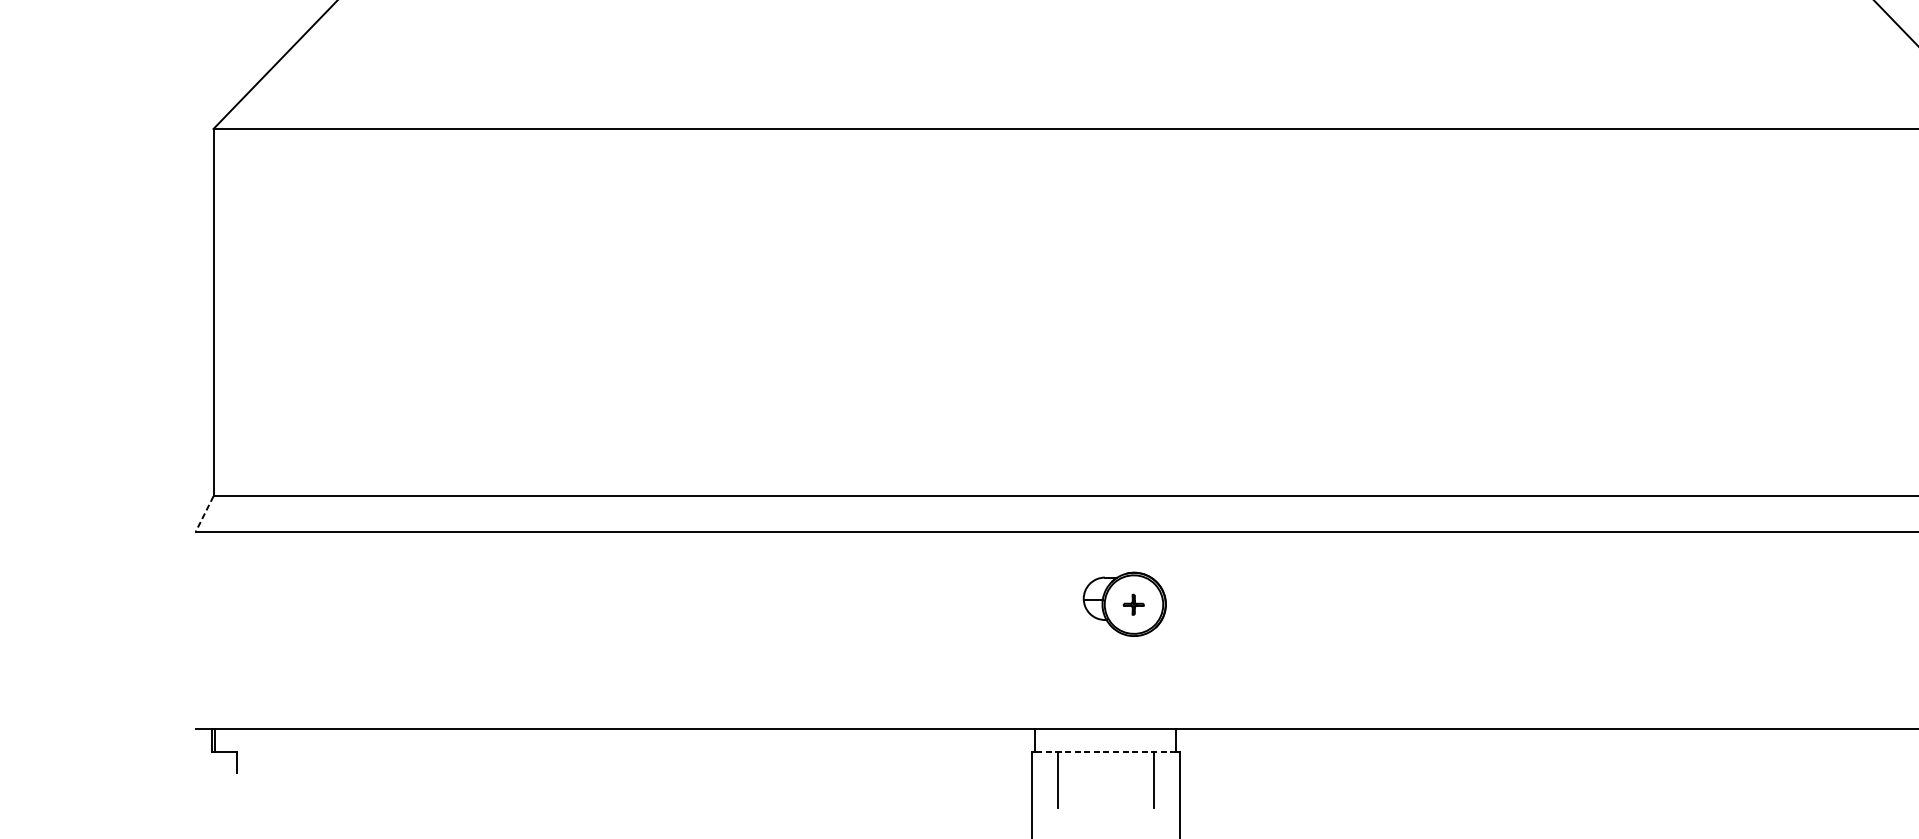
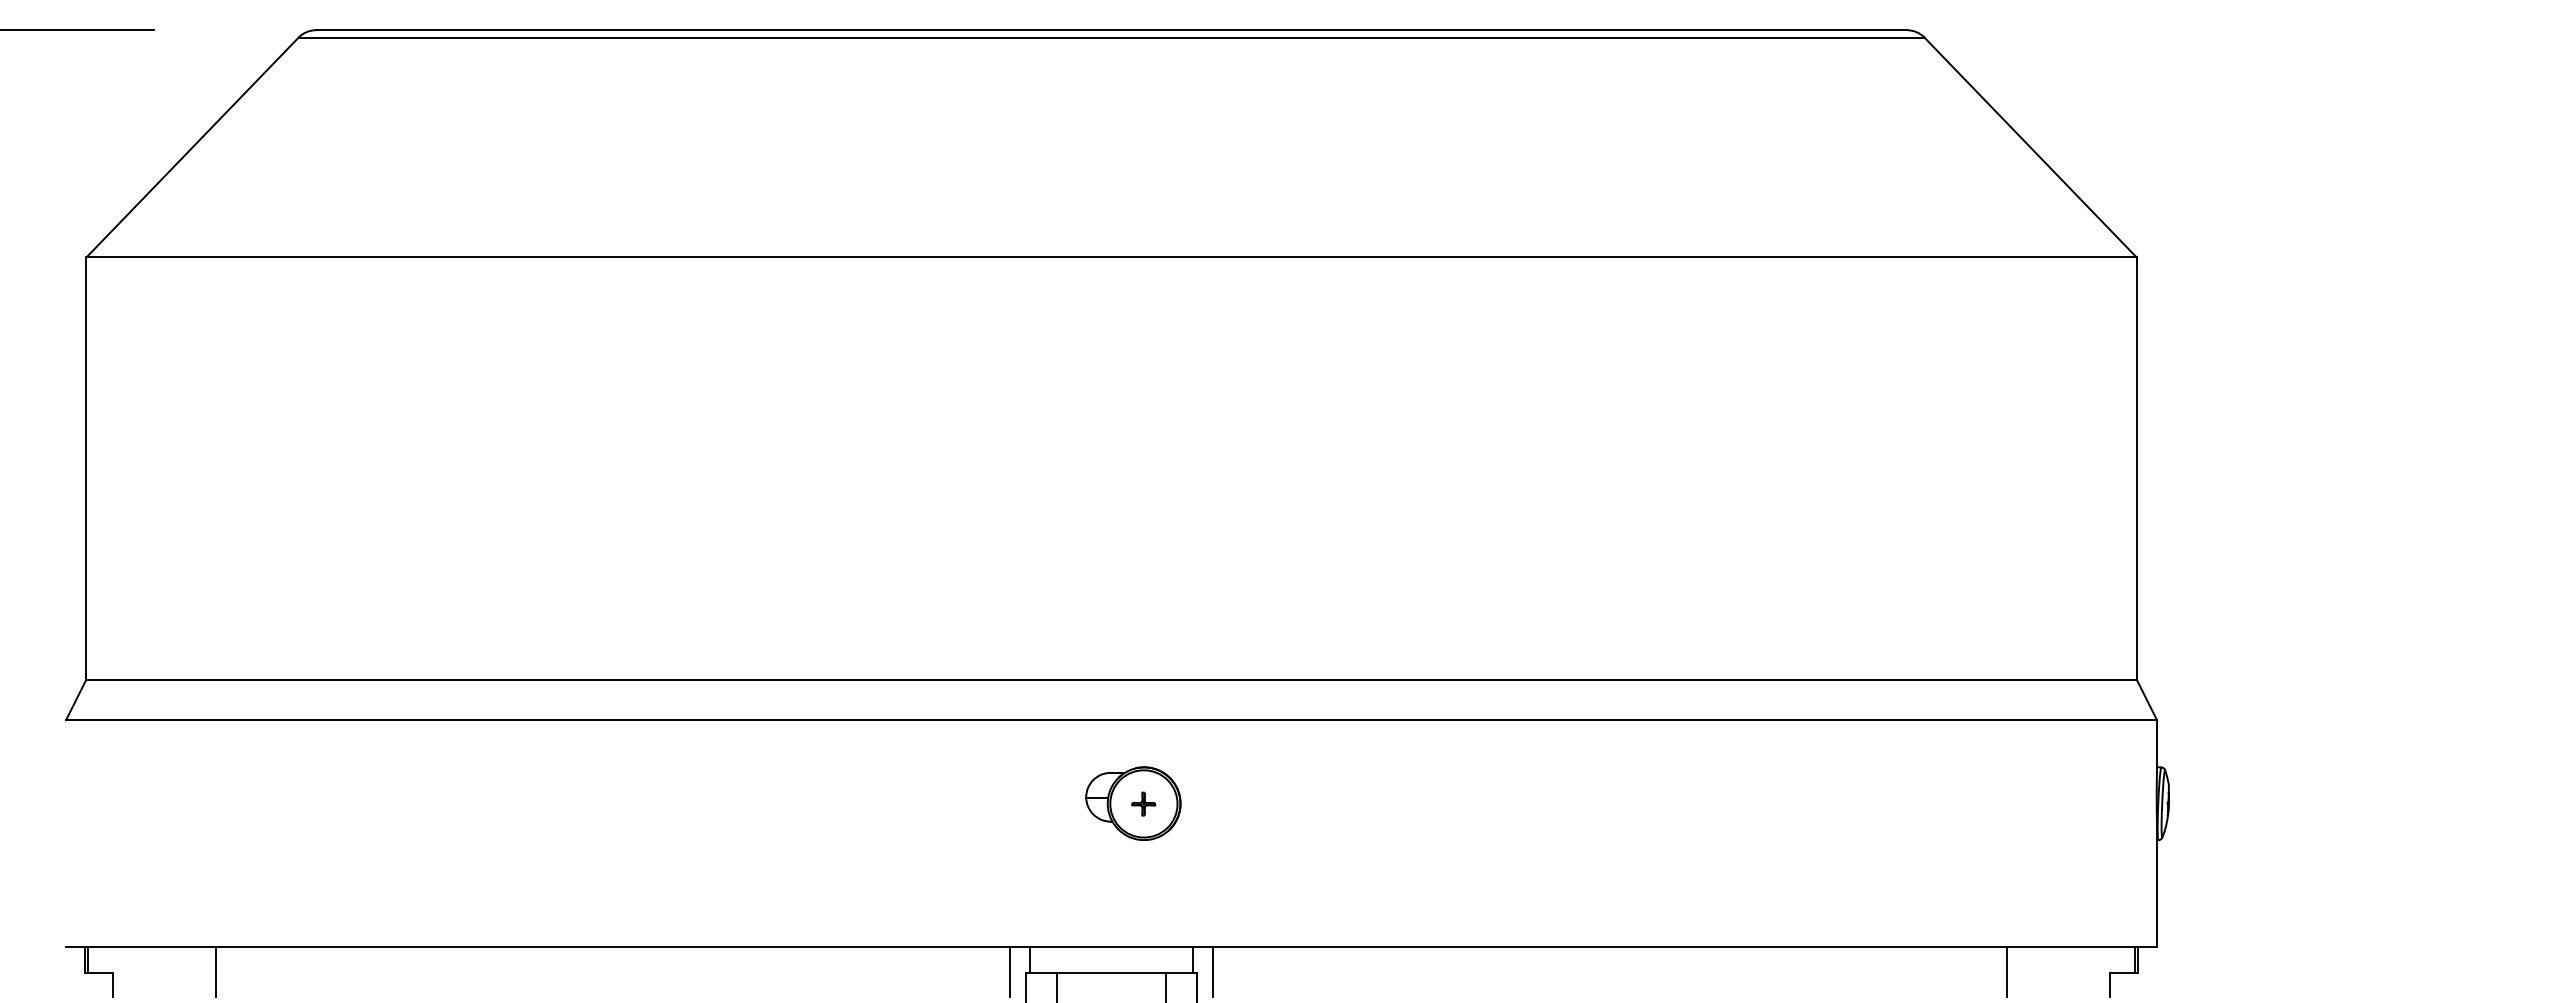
line: (204, 513) -> (76, 699), dashed -> solid
line: (326, 751) -> (216, 972), added
line: (1017, 751) -> (1010, 972), added
line: (1105, 751) -> (1111, 972), dashed -> solid
line: (1194, 751) -> (1213, 972), added
line: (1884, 751) -> (2006, 972), added

